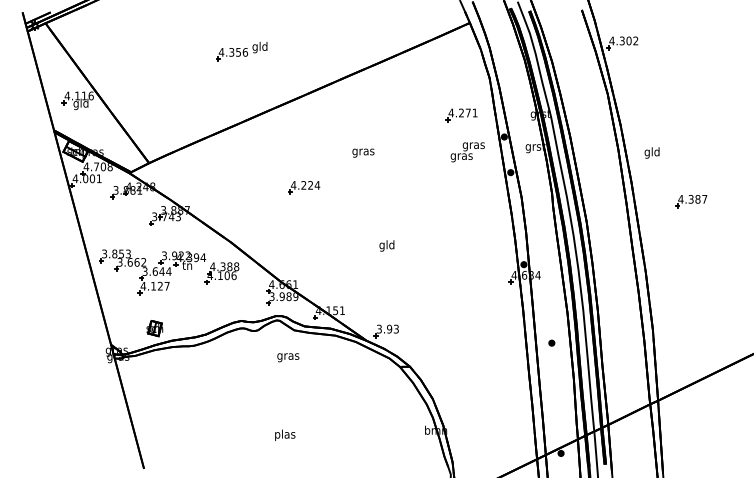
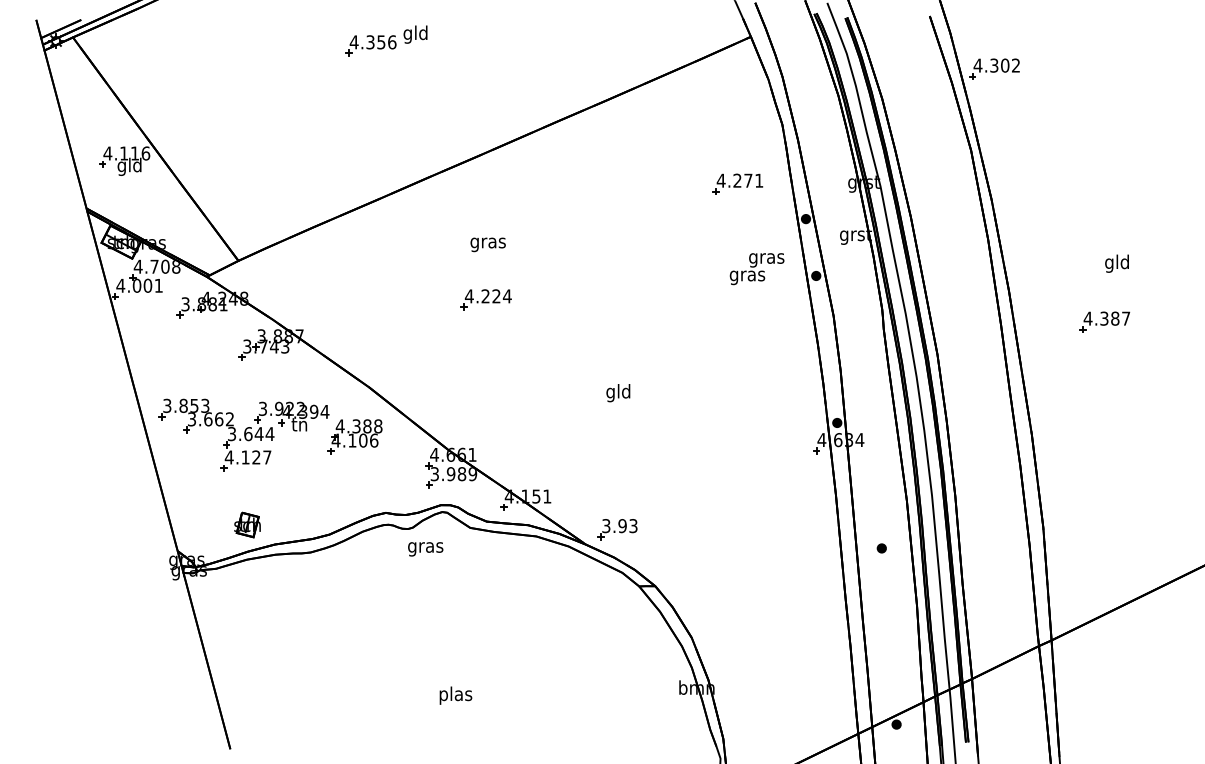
part: (241, 51) -> (386, 40), moved
text: (363, 152) -> (488, 243), moved
text: (467, 152) -> (756, 269), moved
text: (651, 152) -> (1116, 262), moved
text: (288, 357) -> (425, 548), moved

